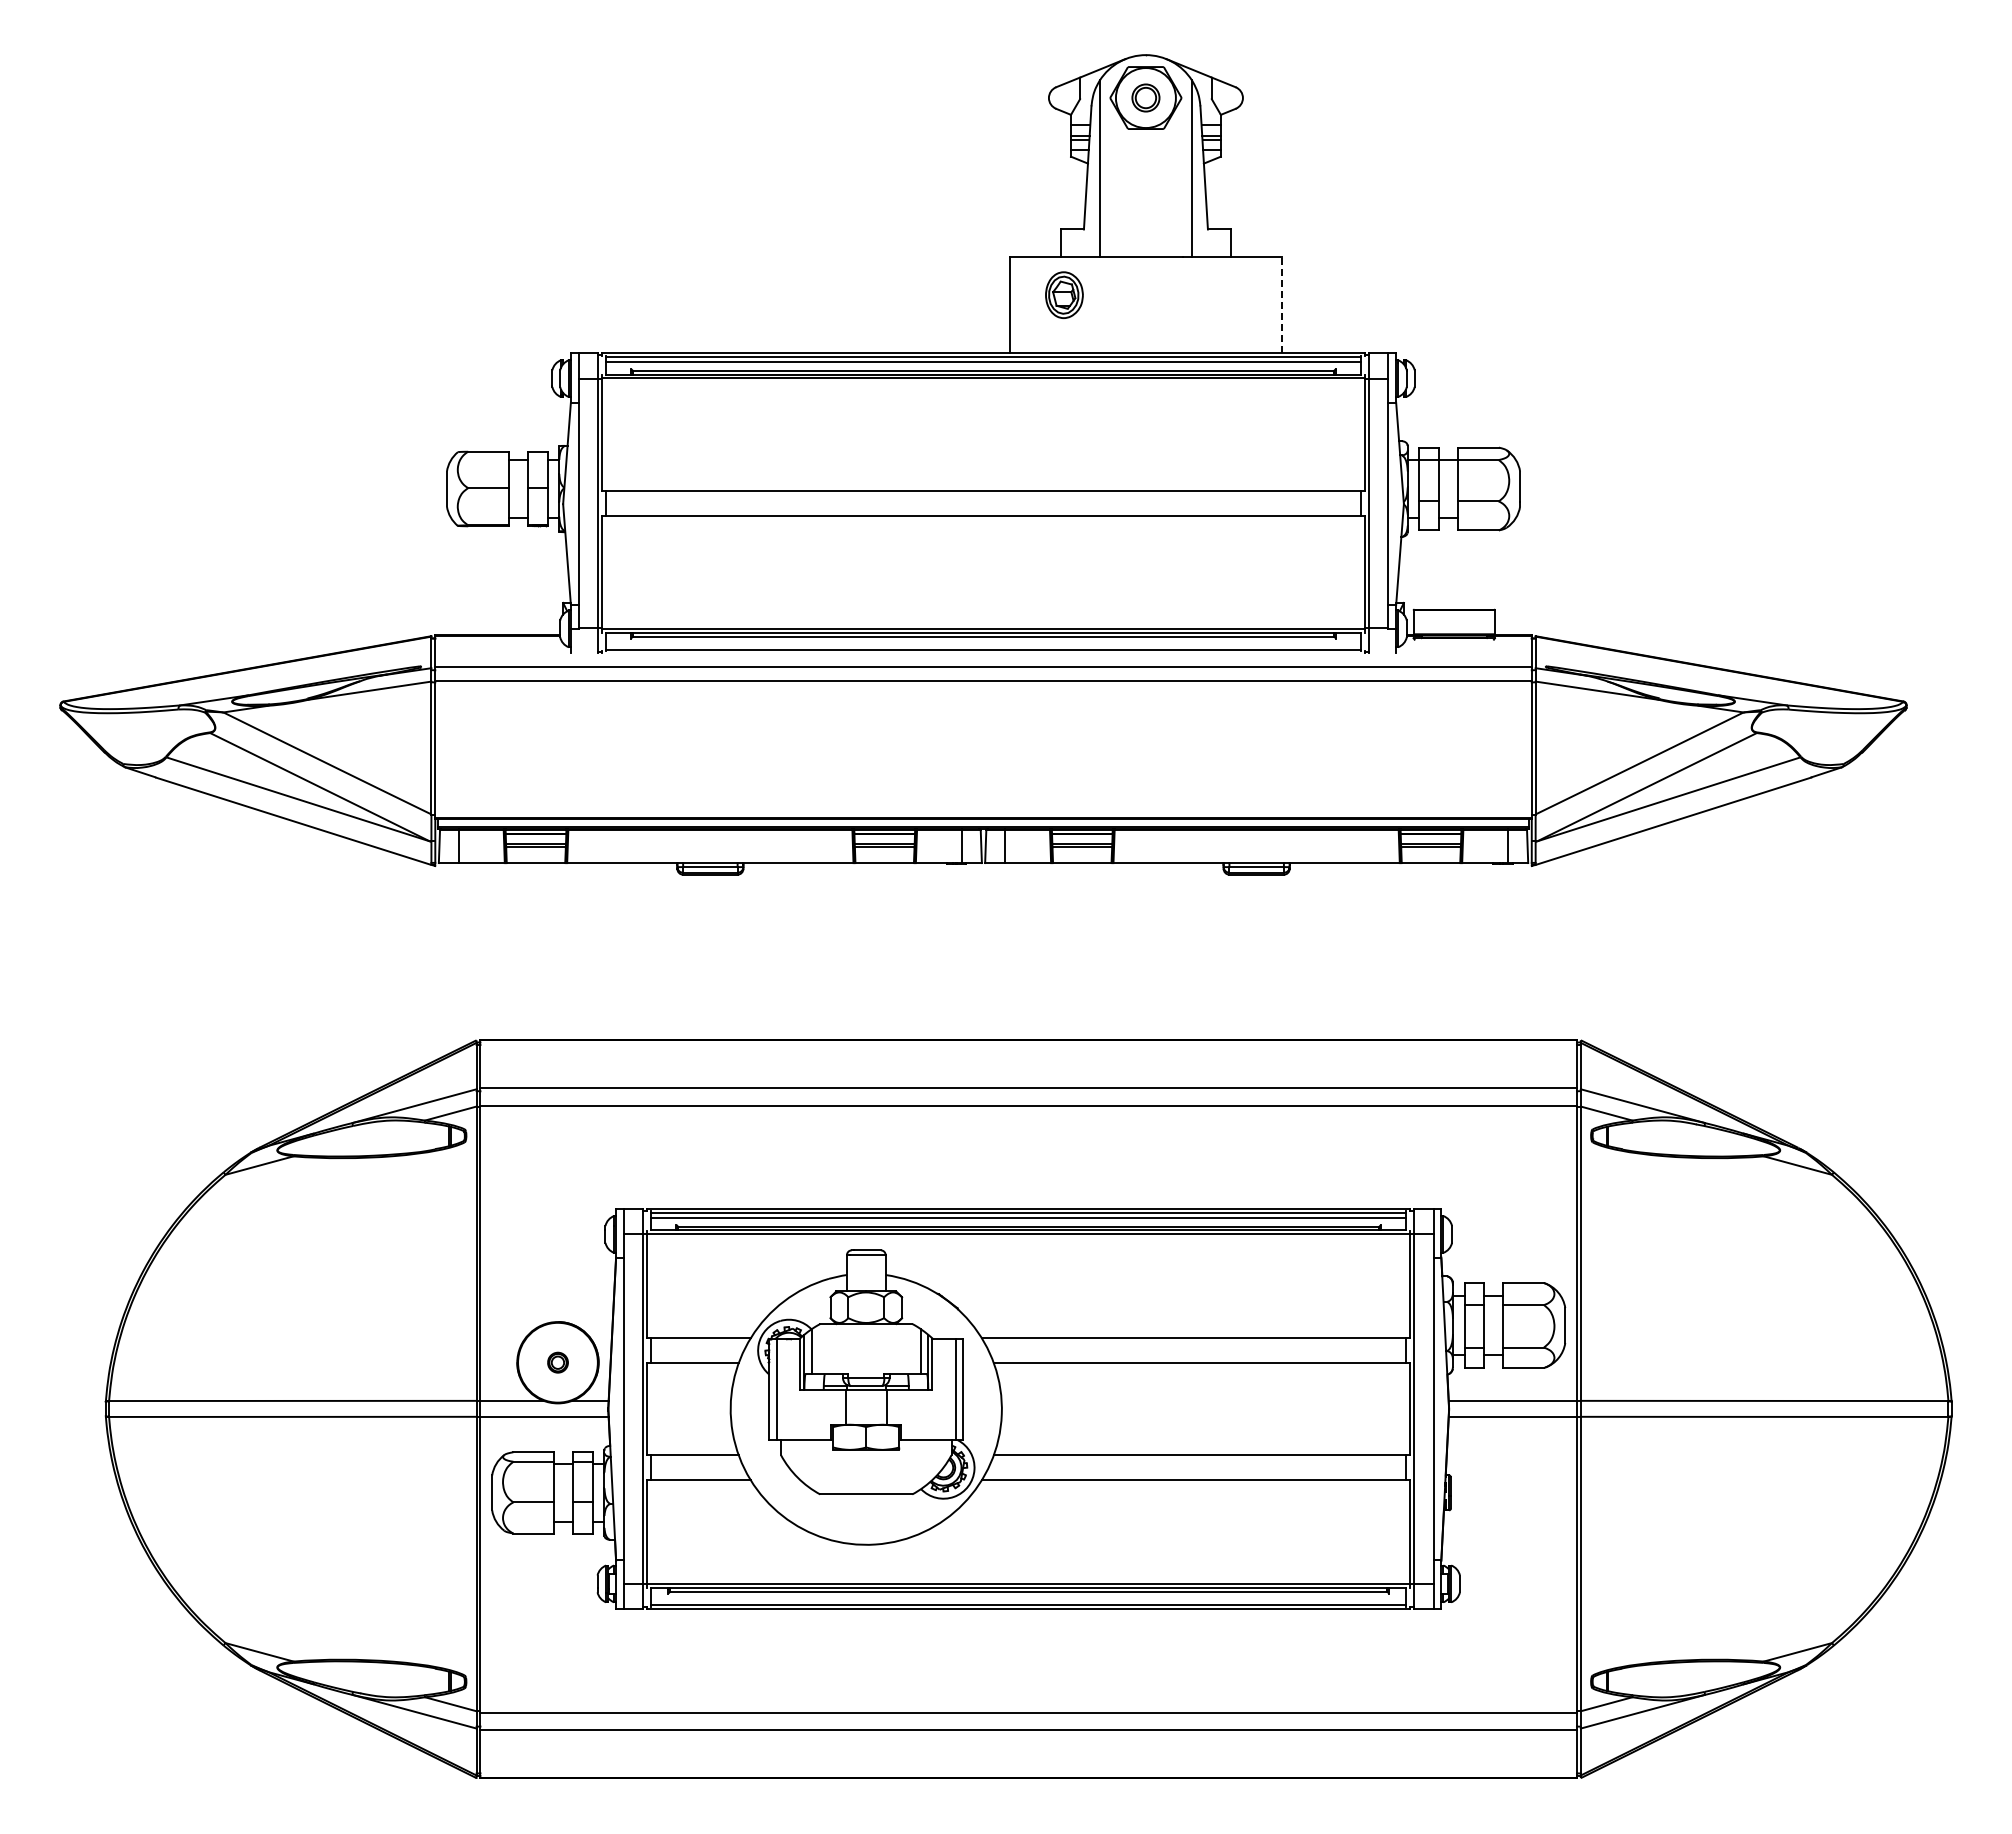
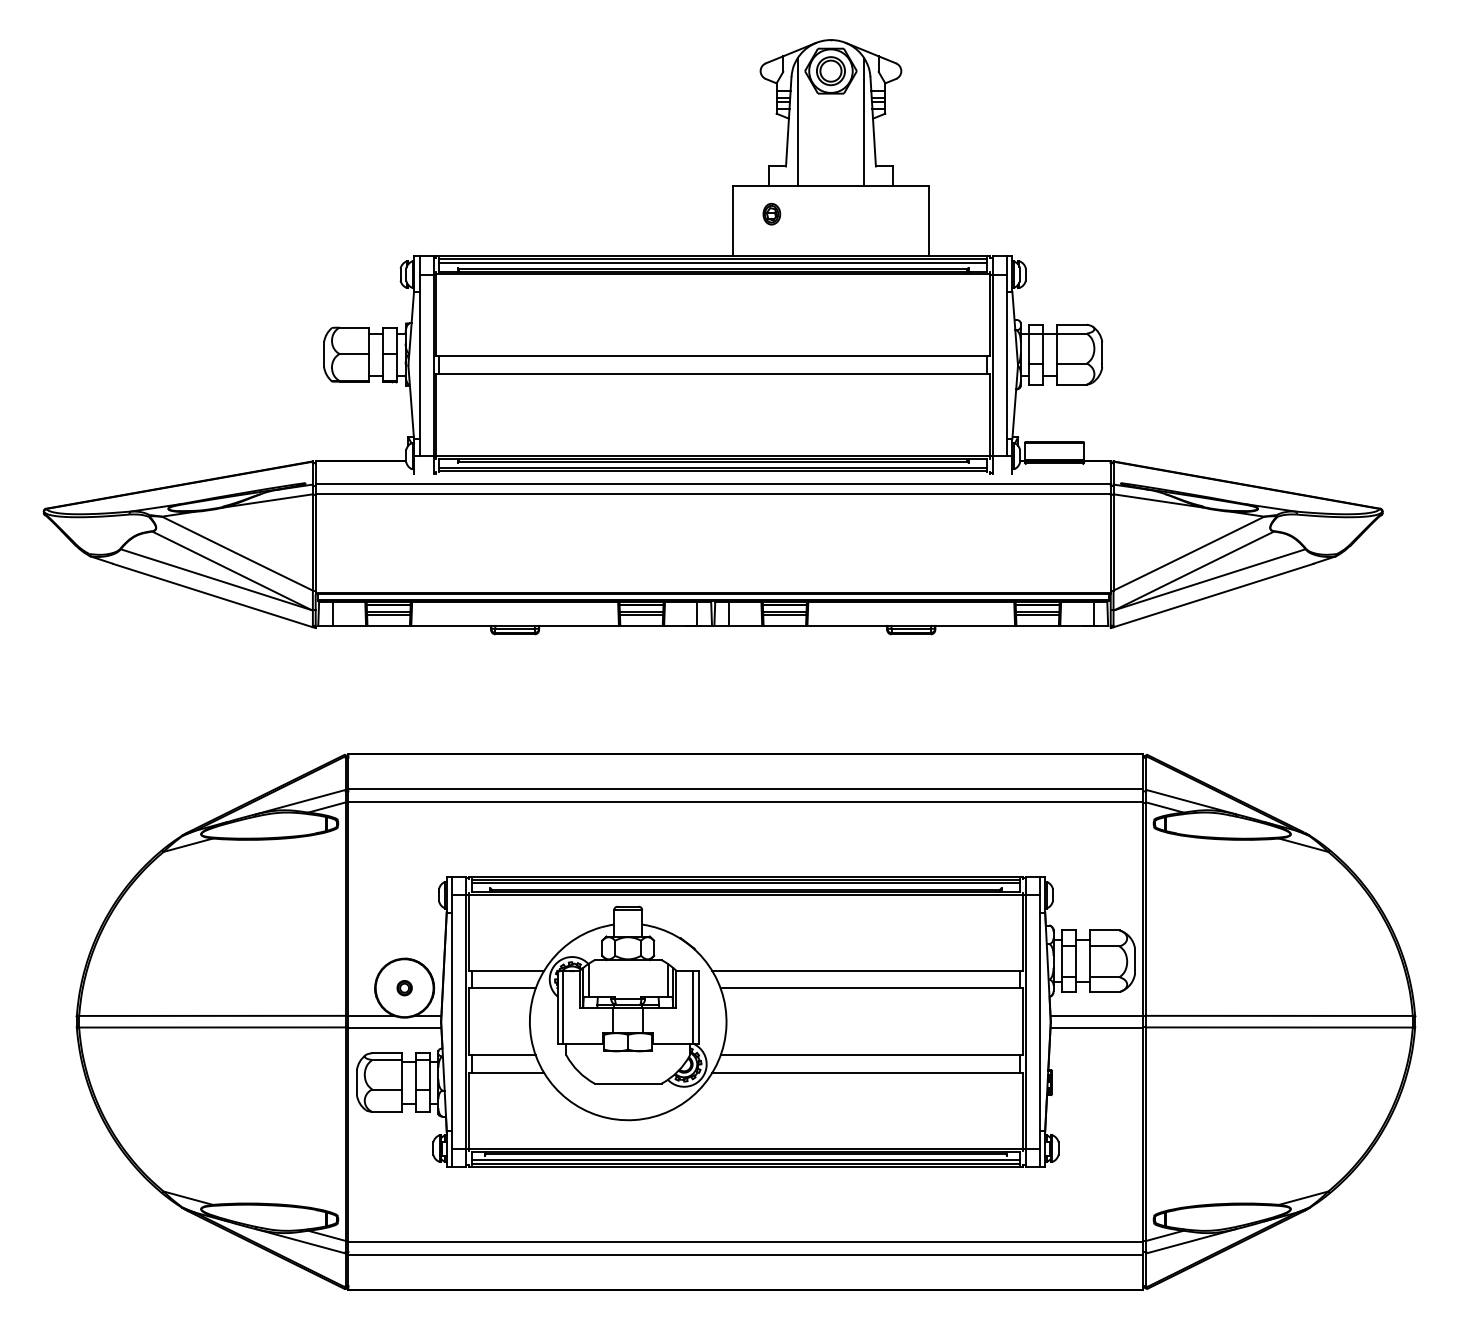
part: (1145, 97) -> (830, 70), size x1.43
part: (1064, 295) -> (771, 214), size x0.62
line: (1281, 304) -> (929, 220), dashed -> solid
line: (983, 645) -> (713, 468), added
line: (1028, 1600) -> (745, 1160), added

